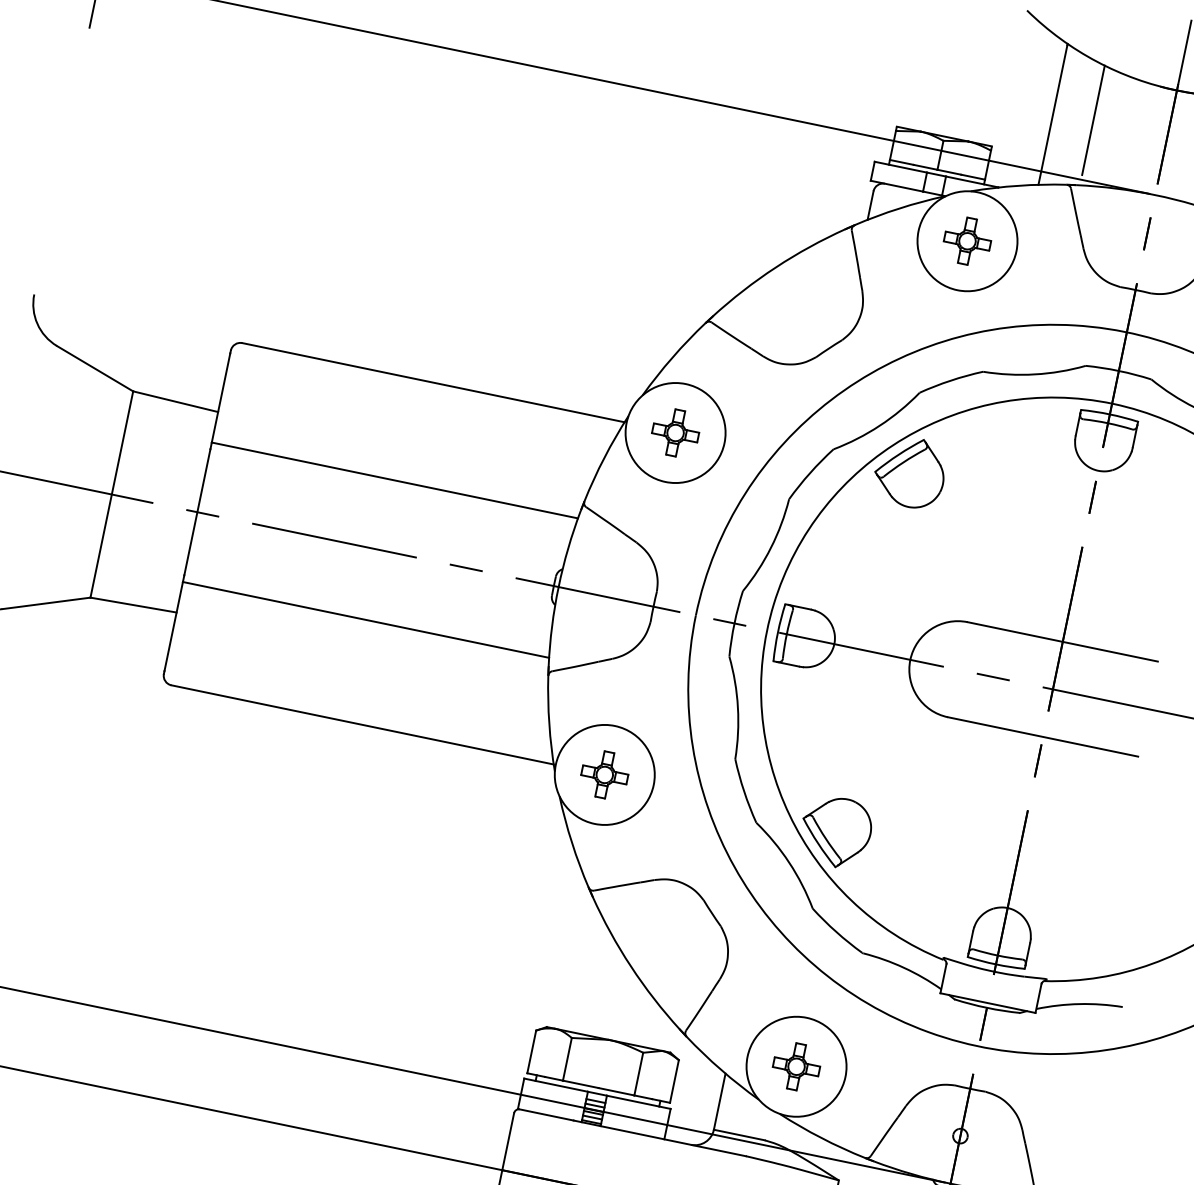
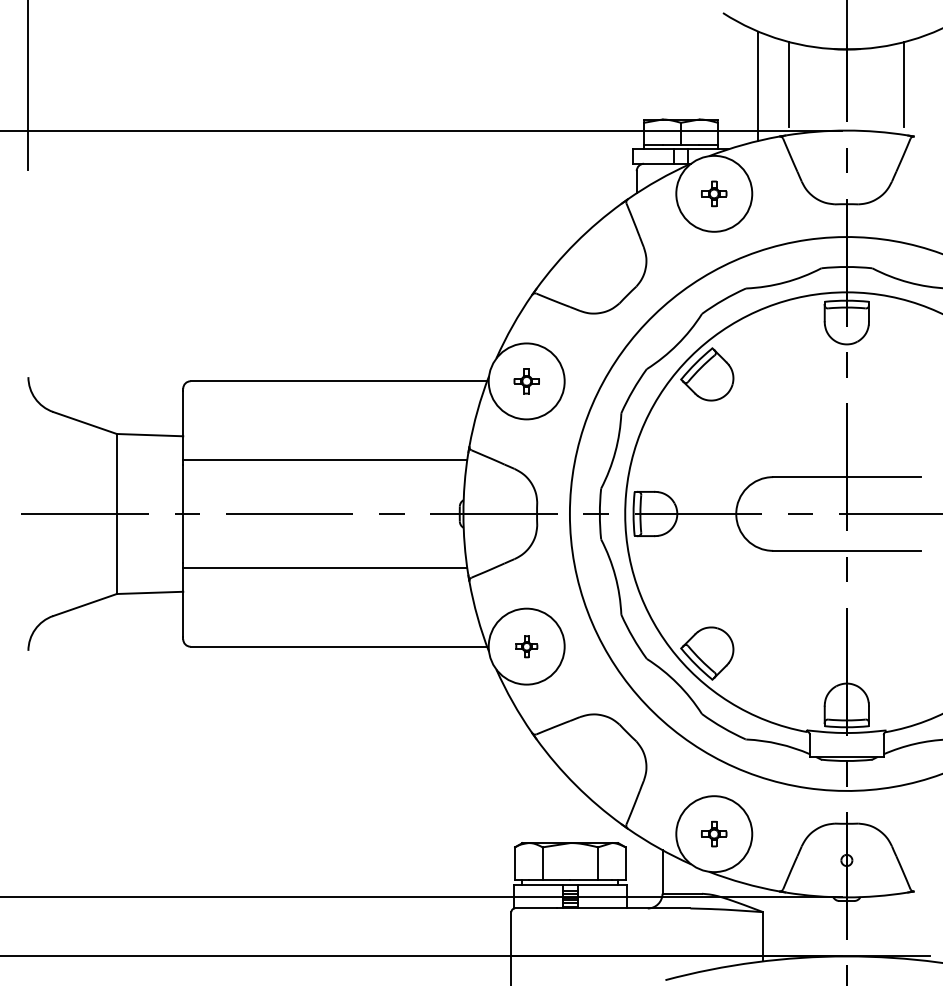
part: (966, 240) -> (713, 193), size x0.7
part: (675, 431) -> (526, 380), size x0.7
part: (604, 774) -> (526, 646), size x0.6
part: (795, 1065) -> (713, 833), size x0.7

